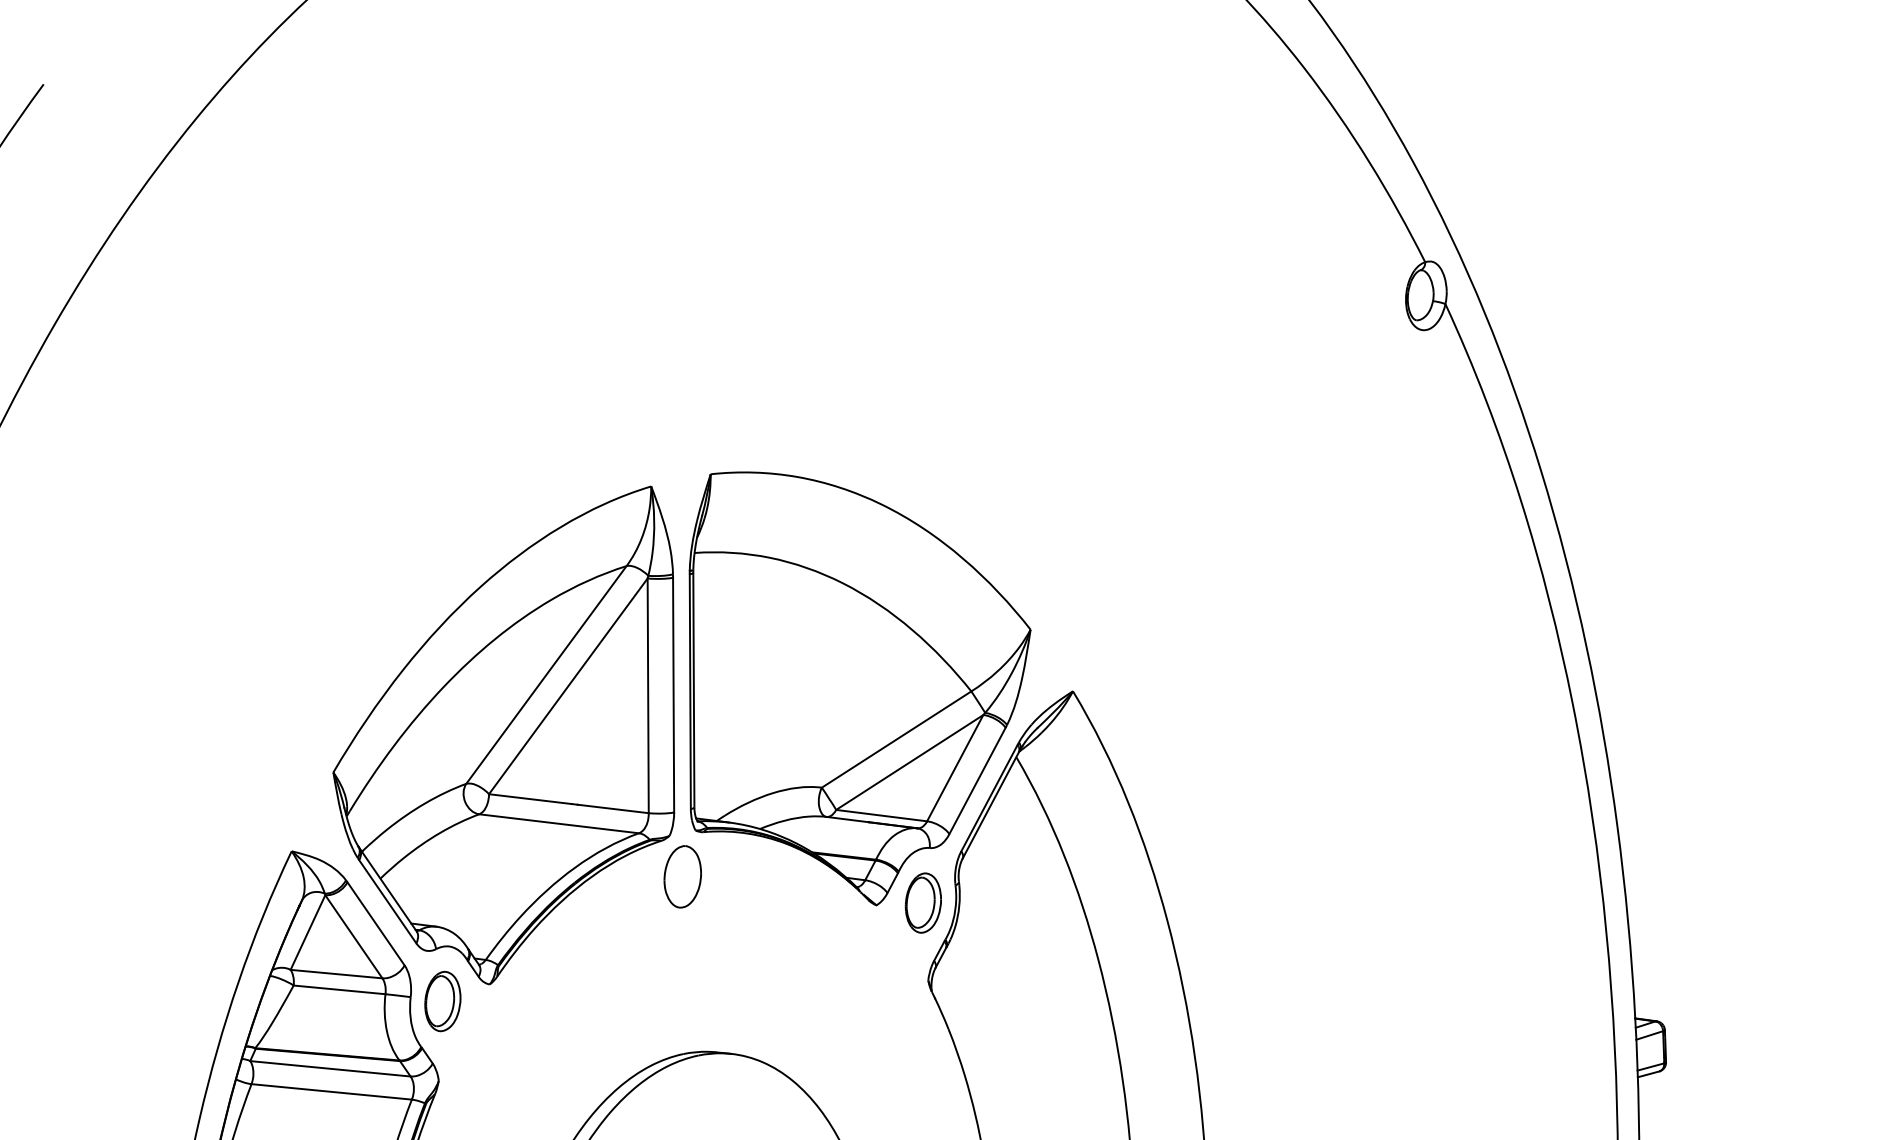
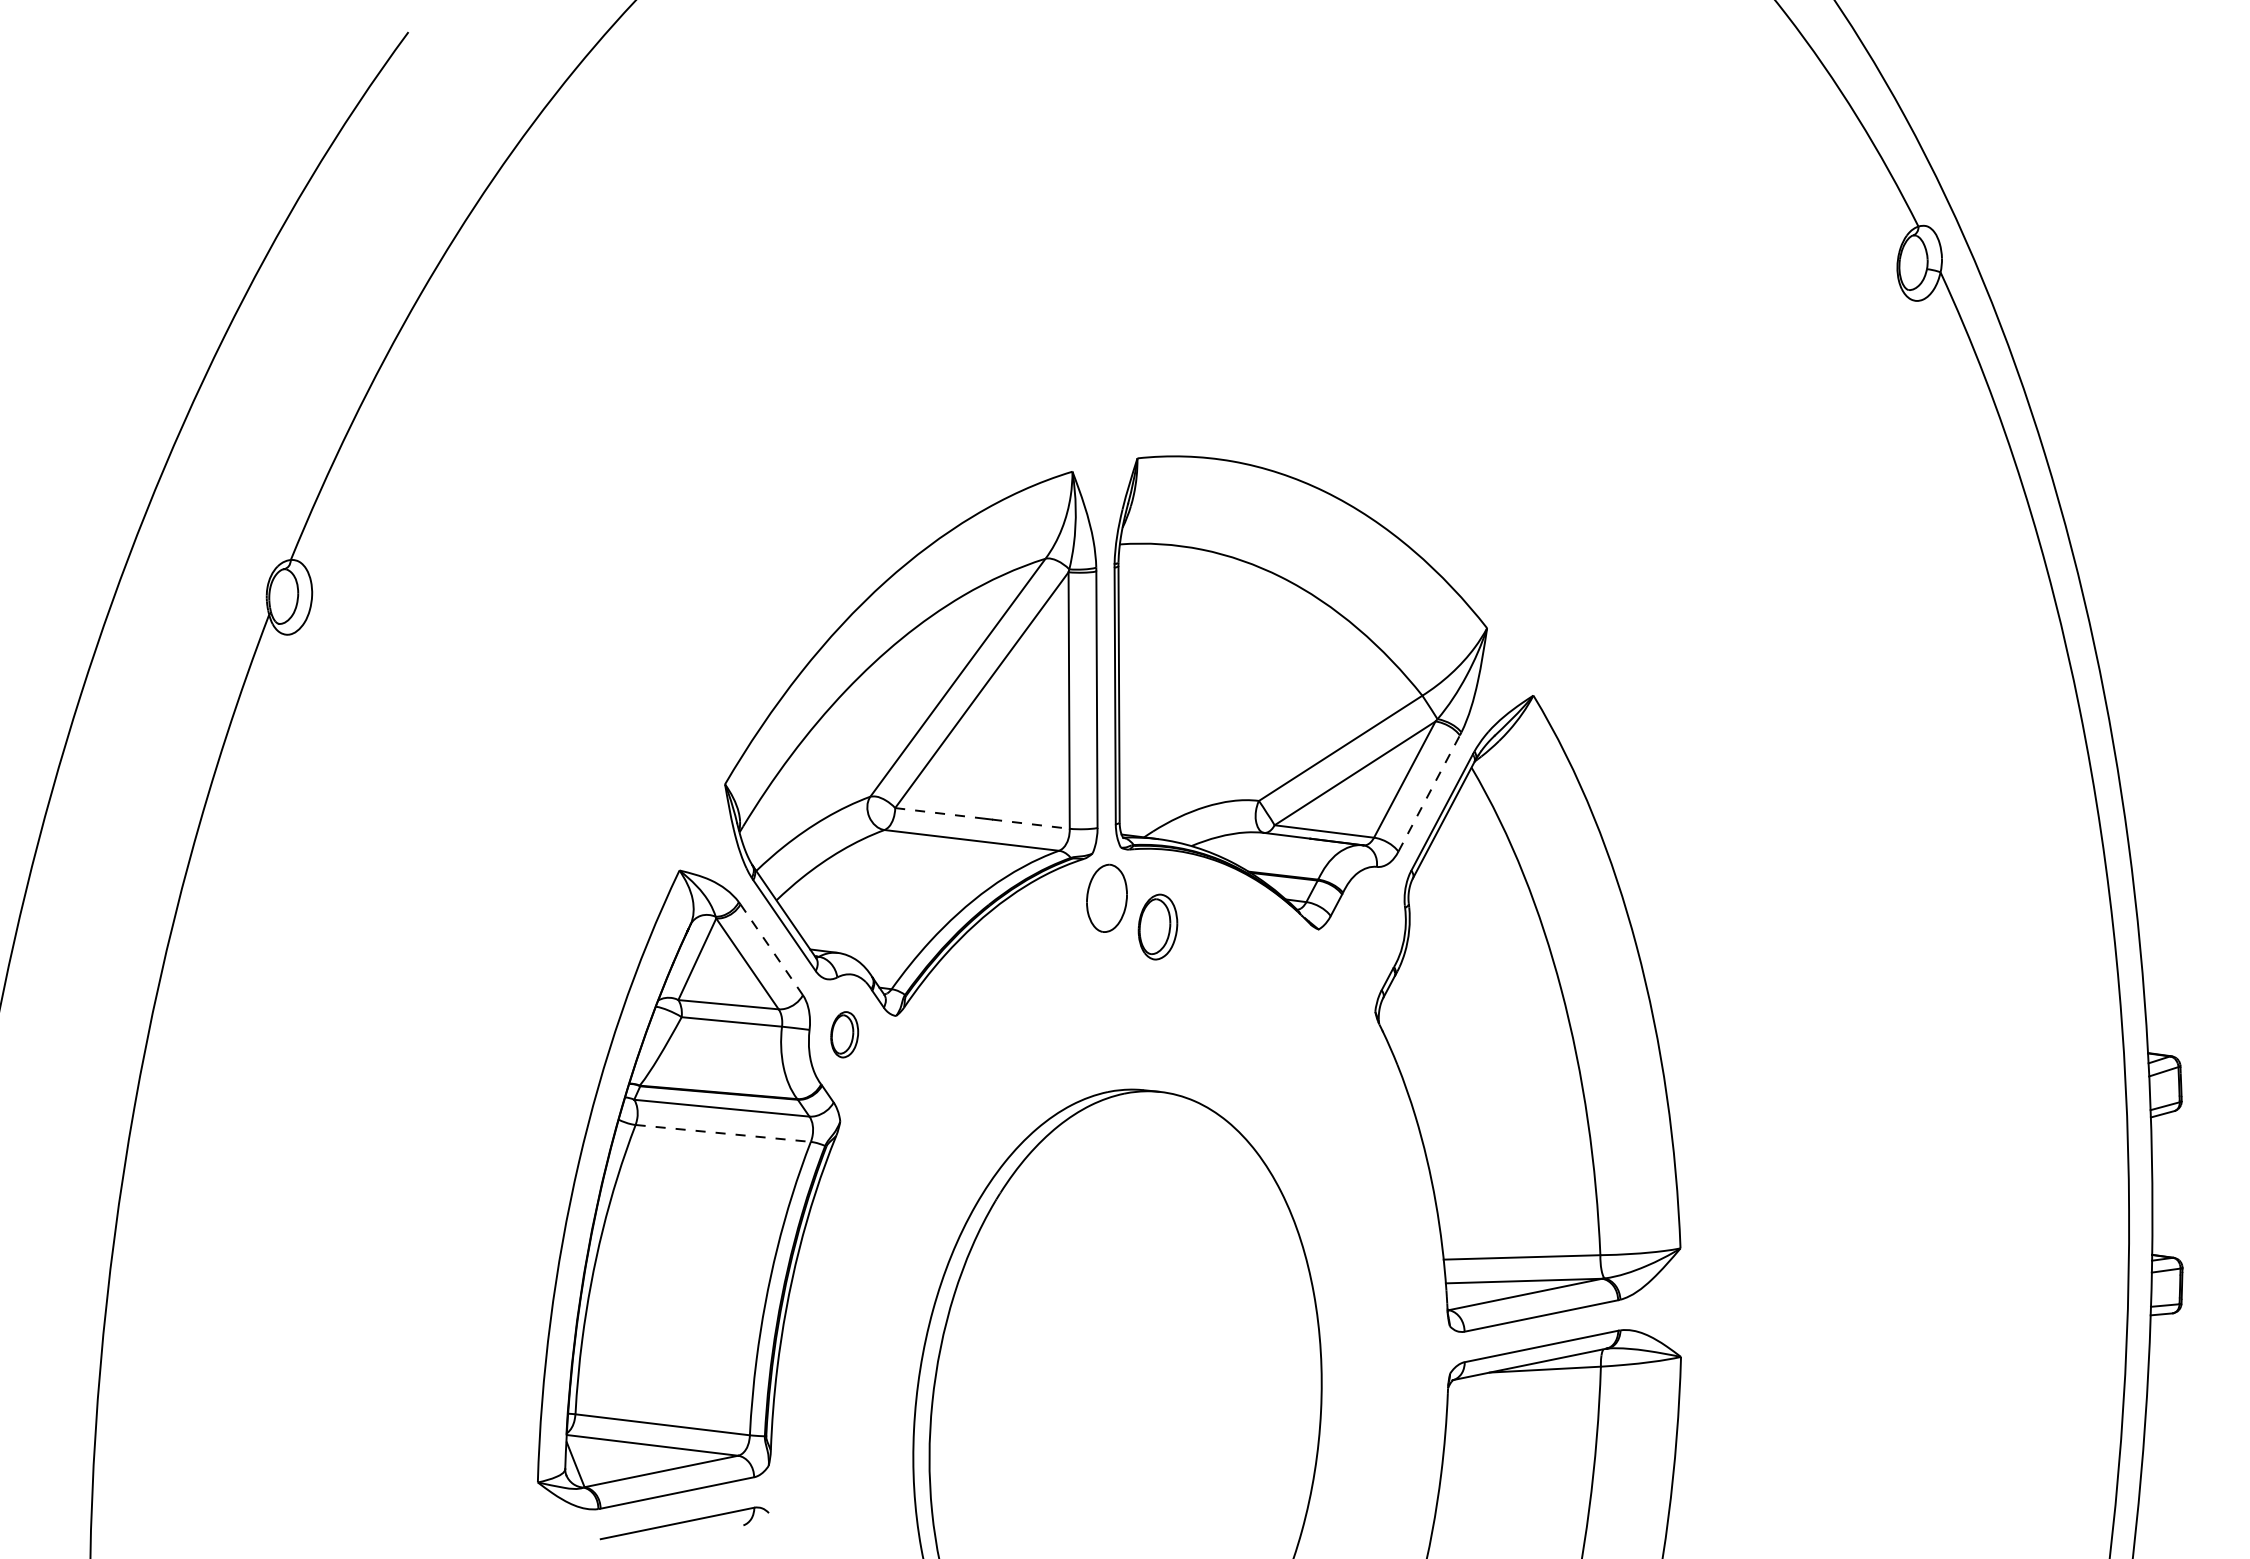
line: (977, 780) -> (1429, 793), solid -> dashed
line: (530, 799) -> (940, 813), solid -> dashed
line: (613, 809) -> (1031, 824), solid -> dashed
part: (922, 902) -> (1157, 926), moved
line: (375, 923) -> (771, 949), solid -> dashed
part: (442, 1001) -> (844, 1034), size x0.7
line: (331, 1091) -> (723, 1133), solid -> dashed

